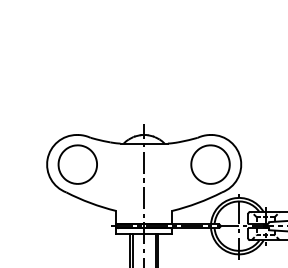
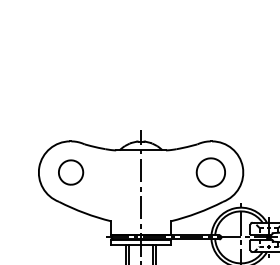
part: (77, 164) -> (70, 172), size x0.6
part: (210, 164) -> (210, 172), size x0.7

